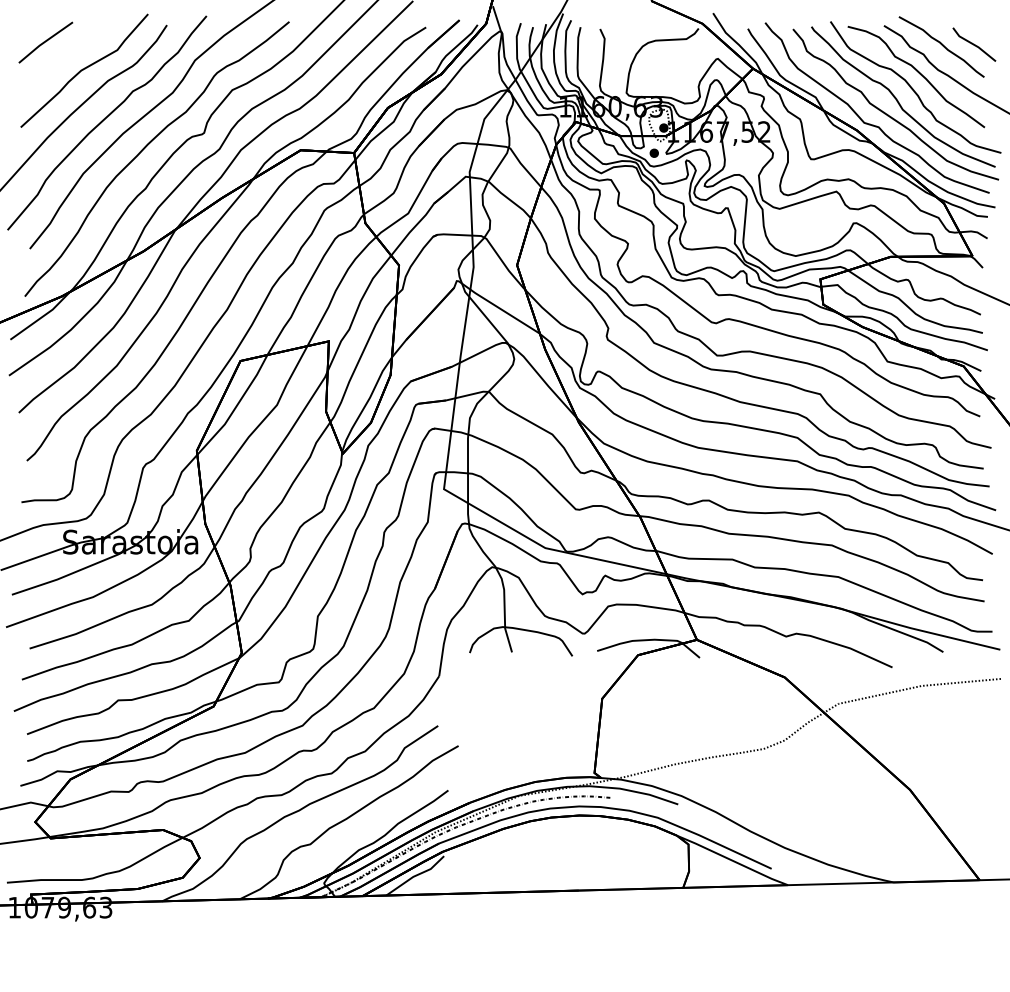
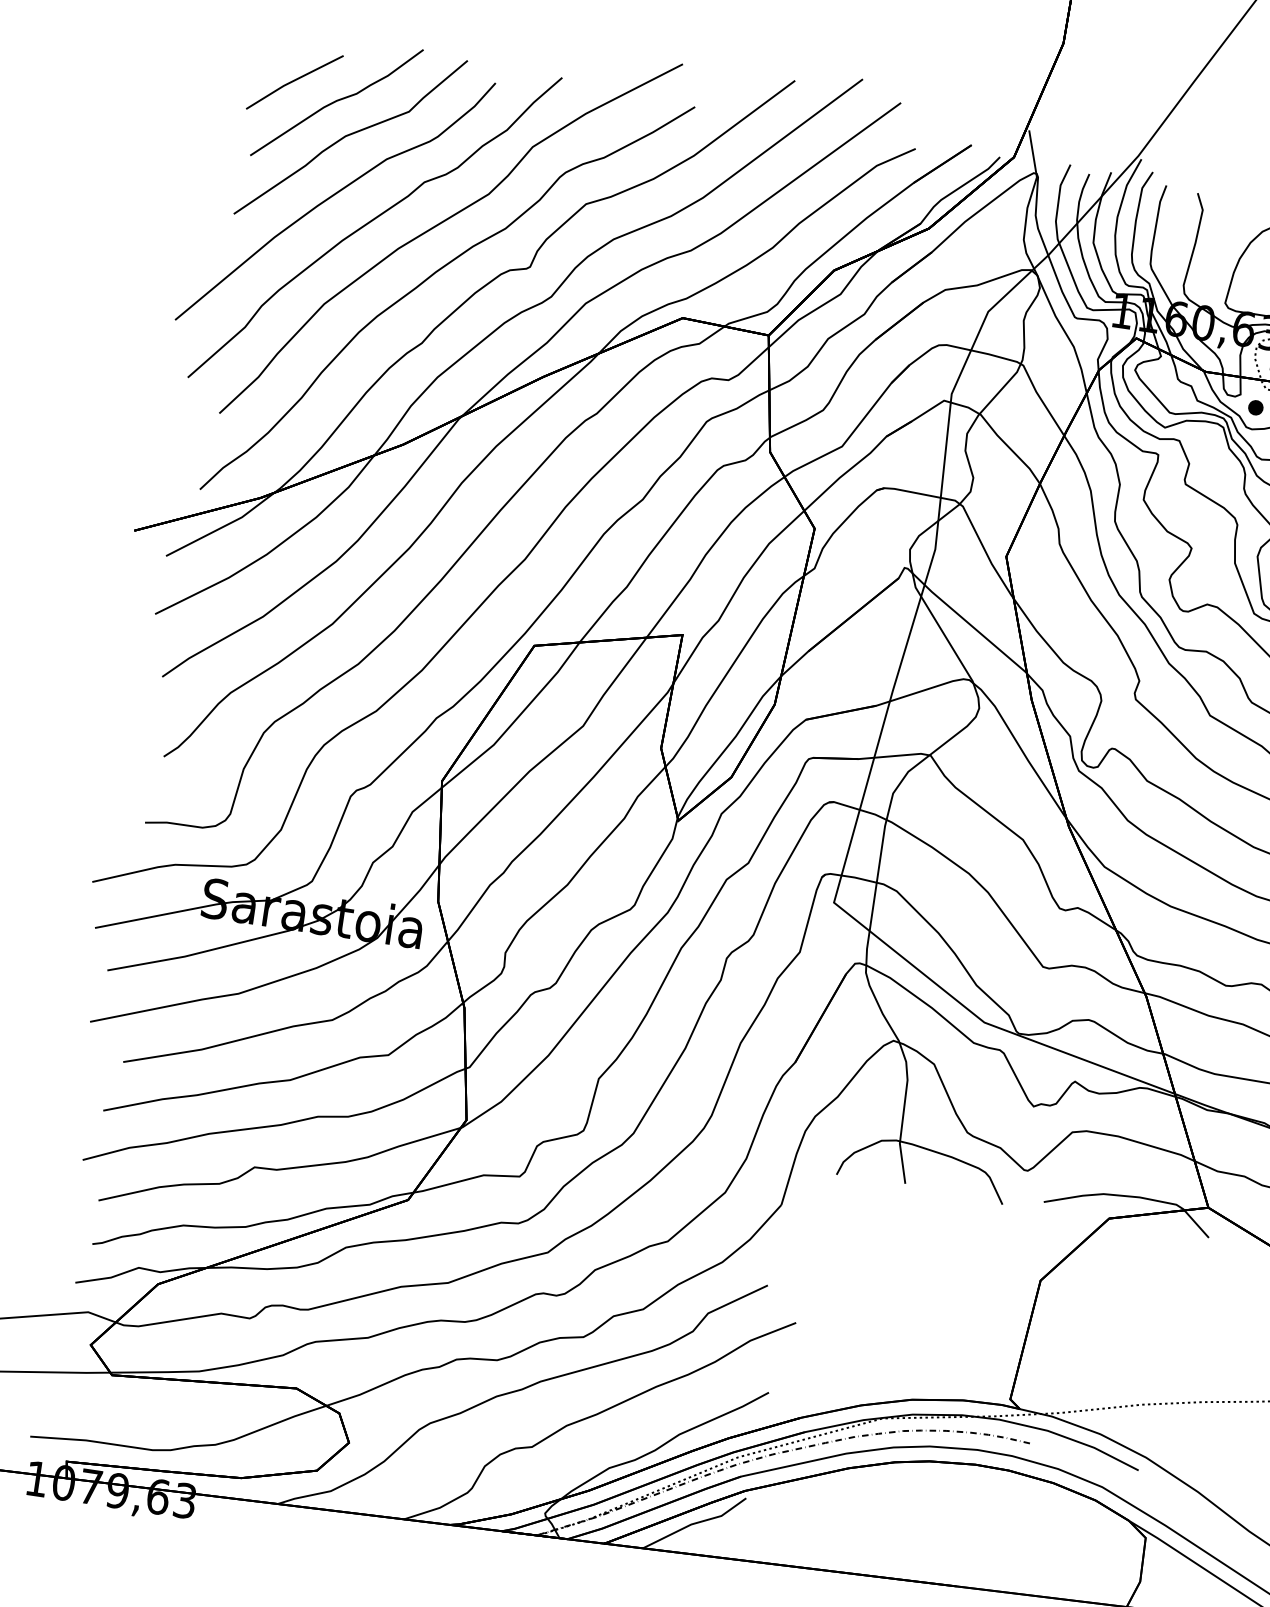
curve: (72, 51) -> (335, 103), added

